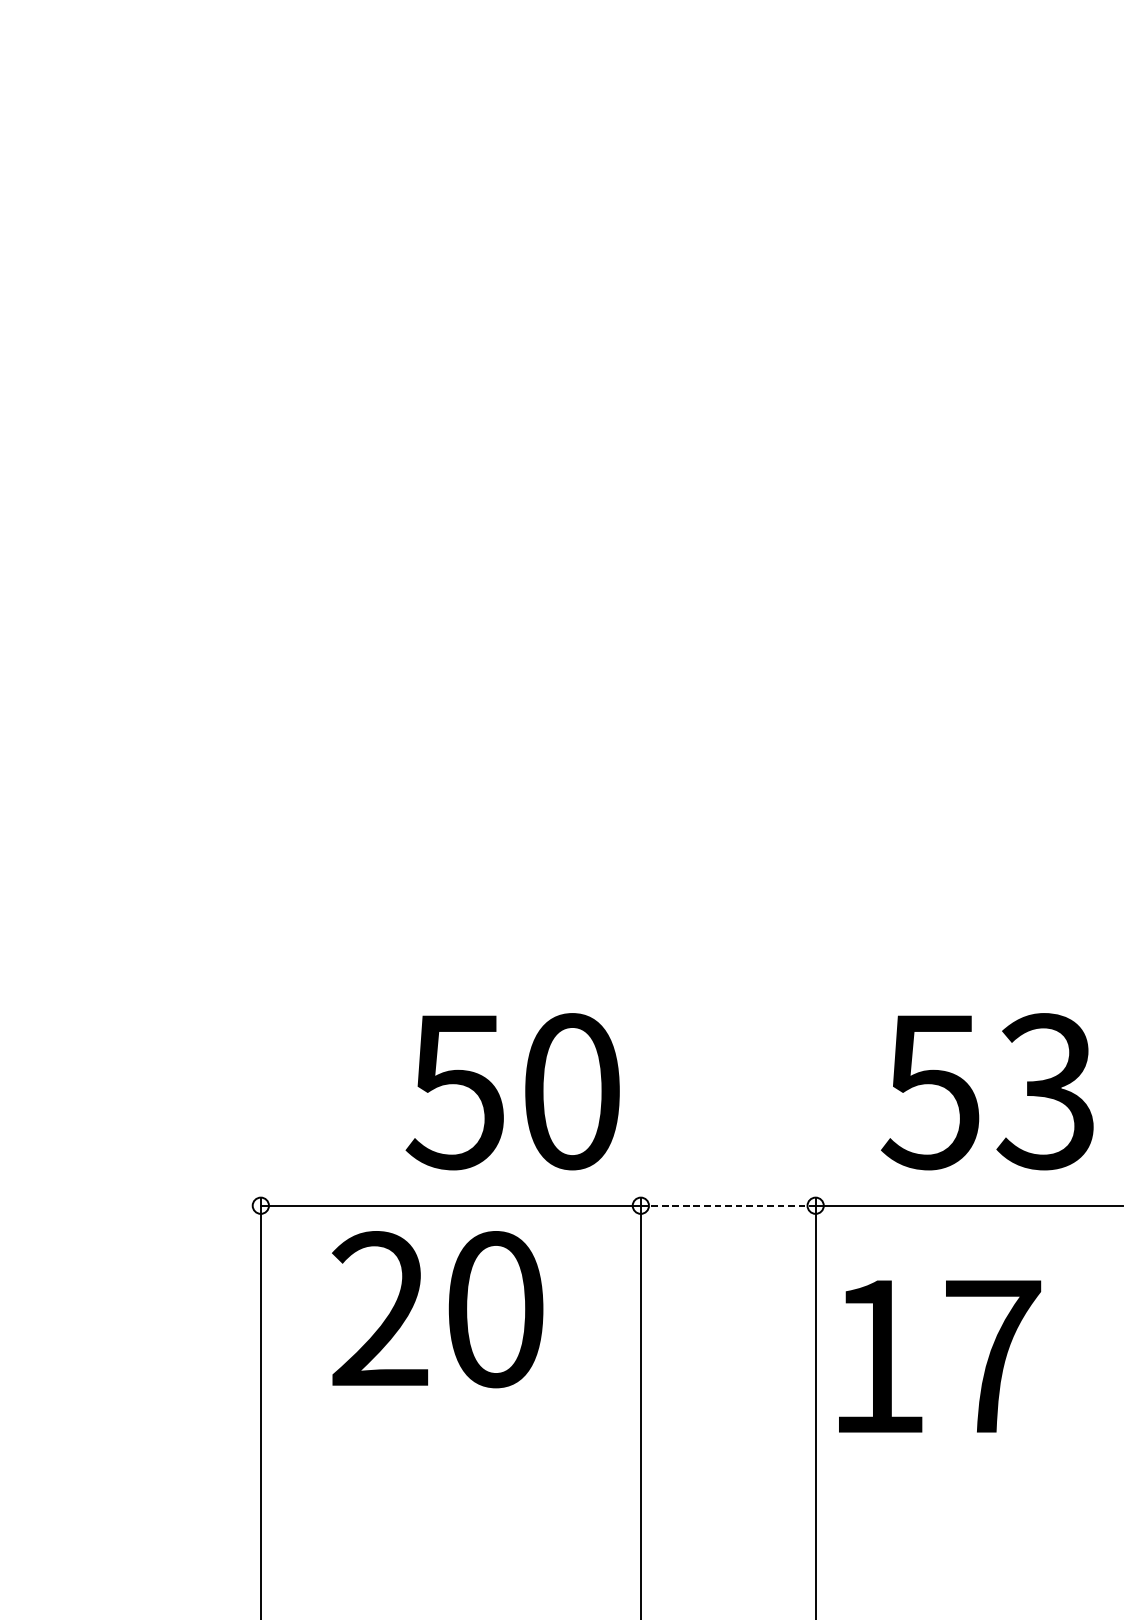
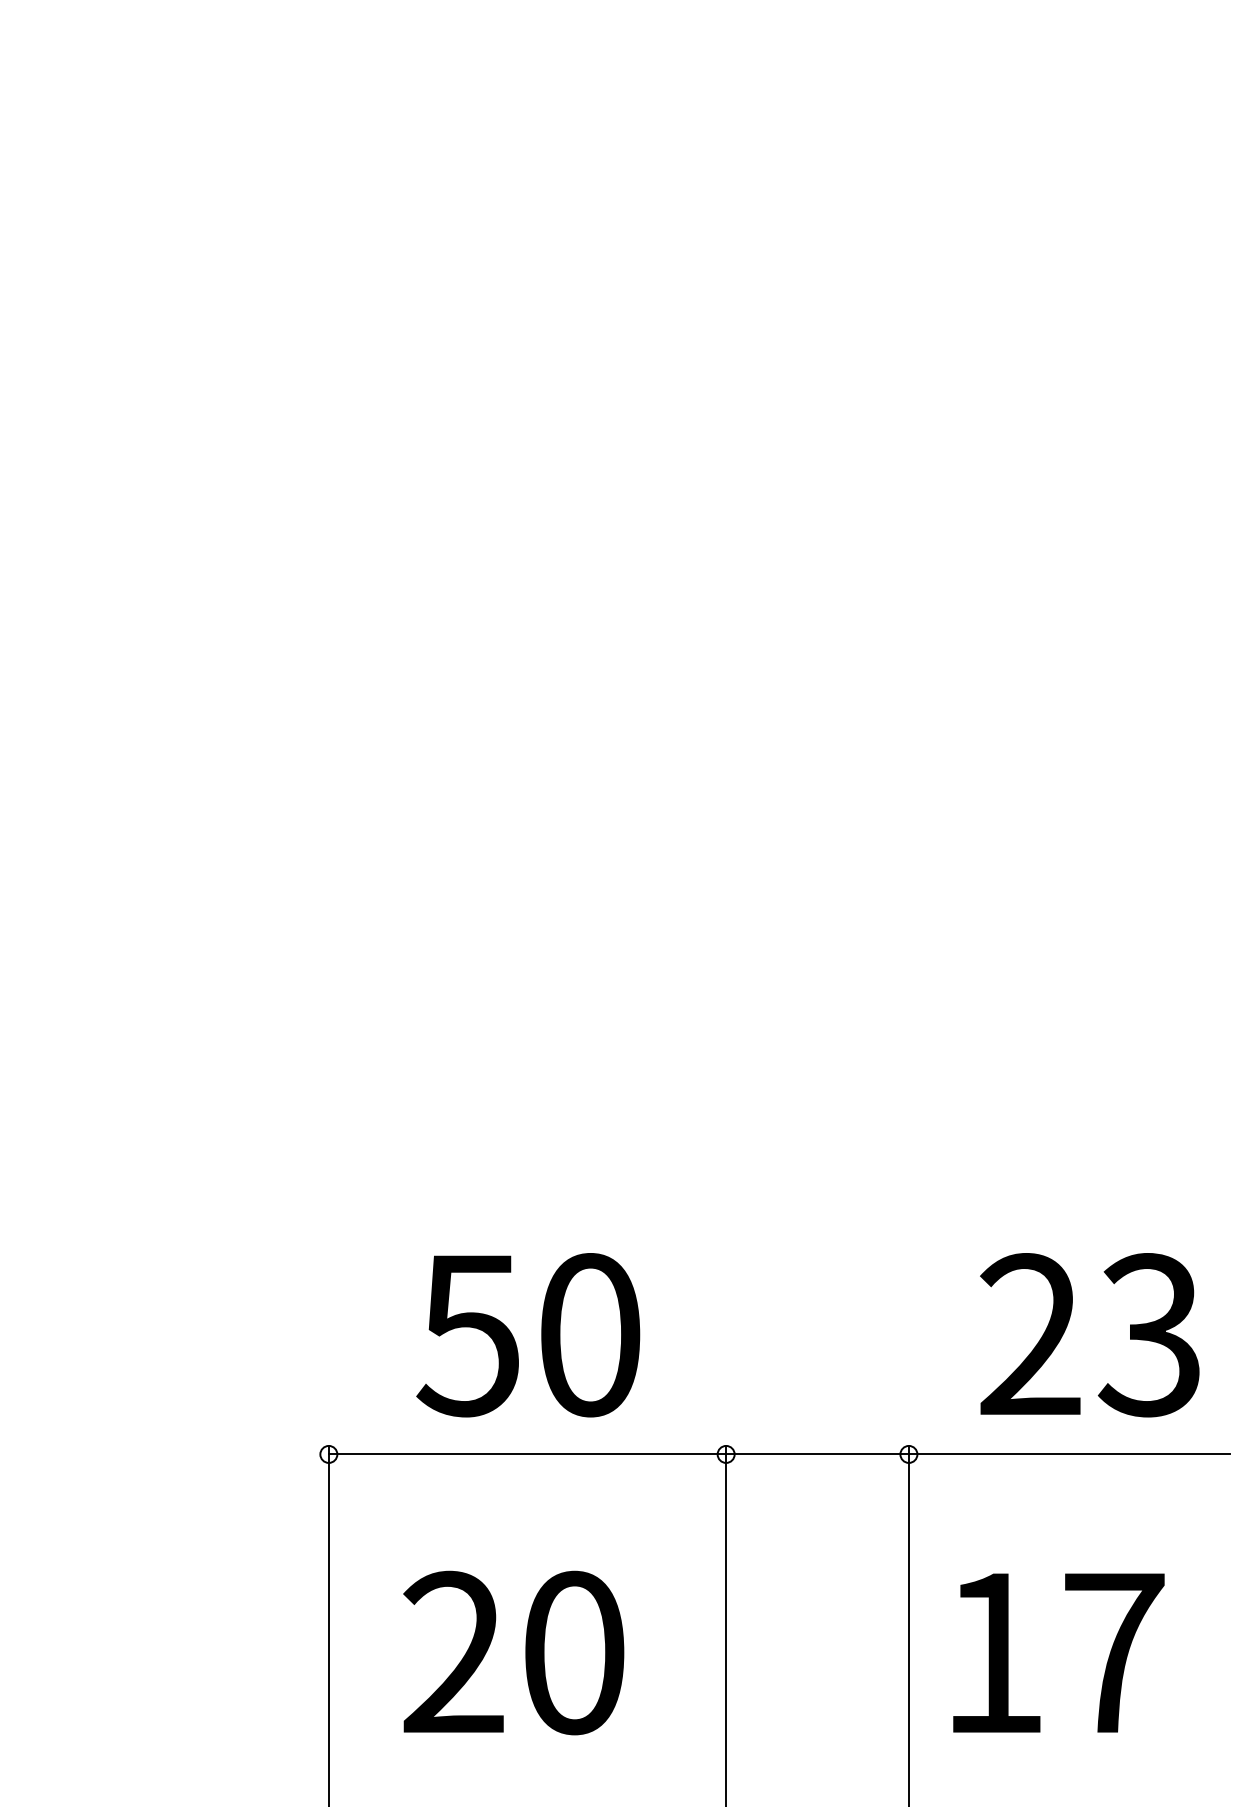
text: (513, 1091) -> (528, 1335), moved
text: (930, 1091) -> (1028, 1335), 53 -> 23
line: (729, 1205) -> (818, 1454), dashed -> solid
text: (437, 1309) -> (513, 1652), moved
text: (939, 1355) -> (1058, 1652), moved

